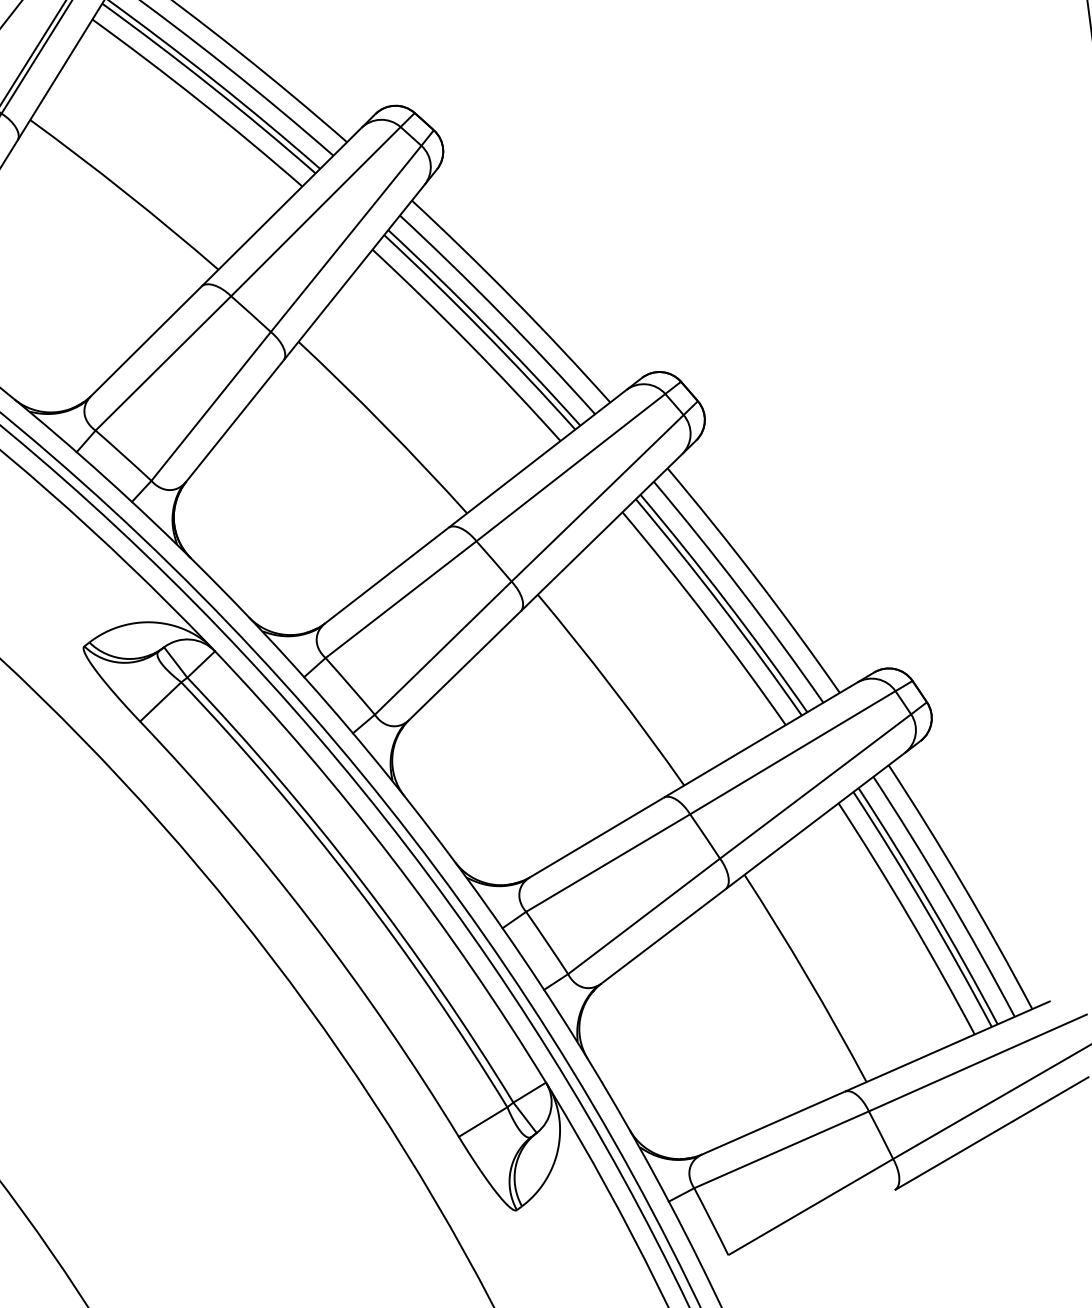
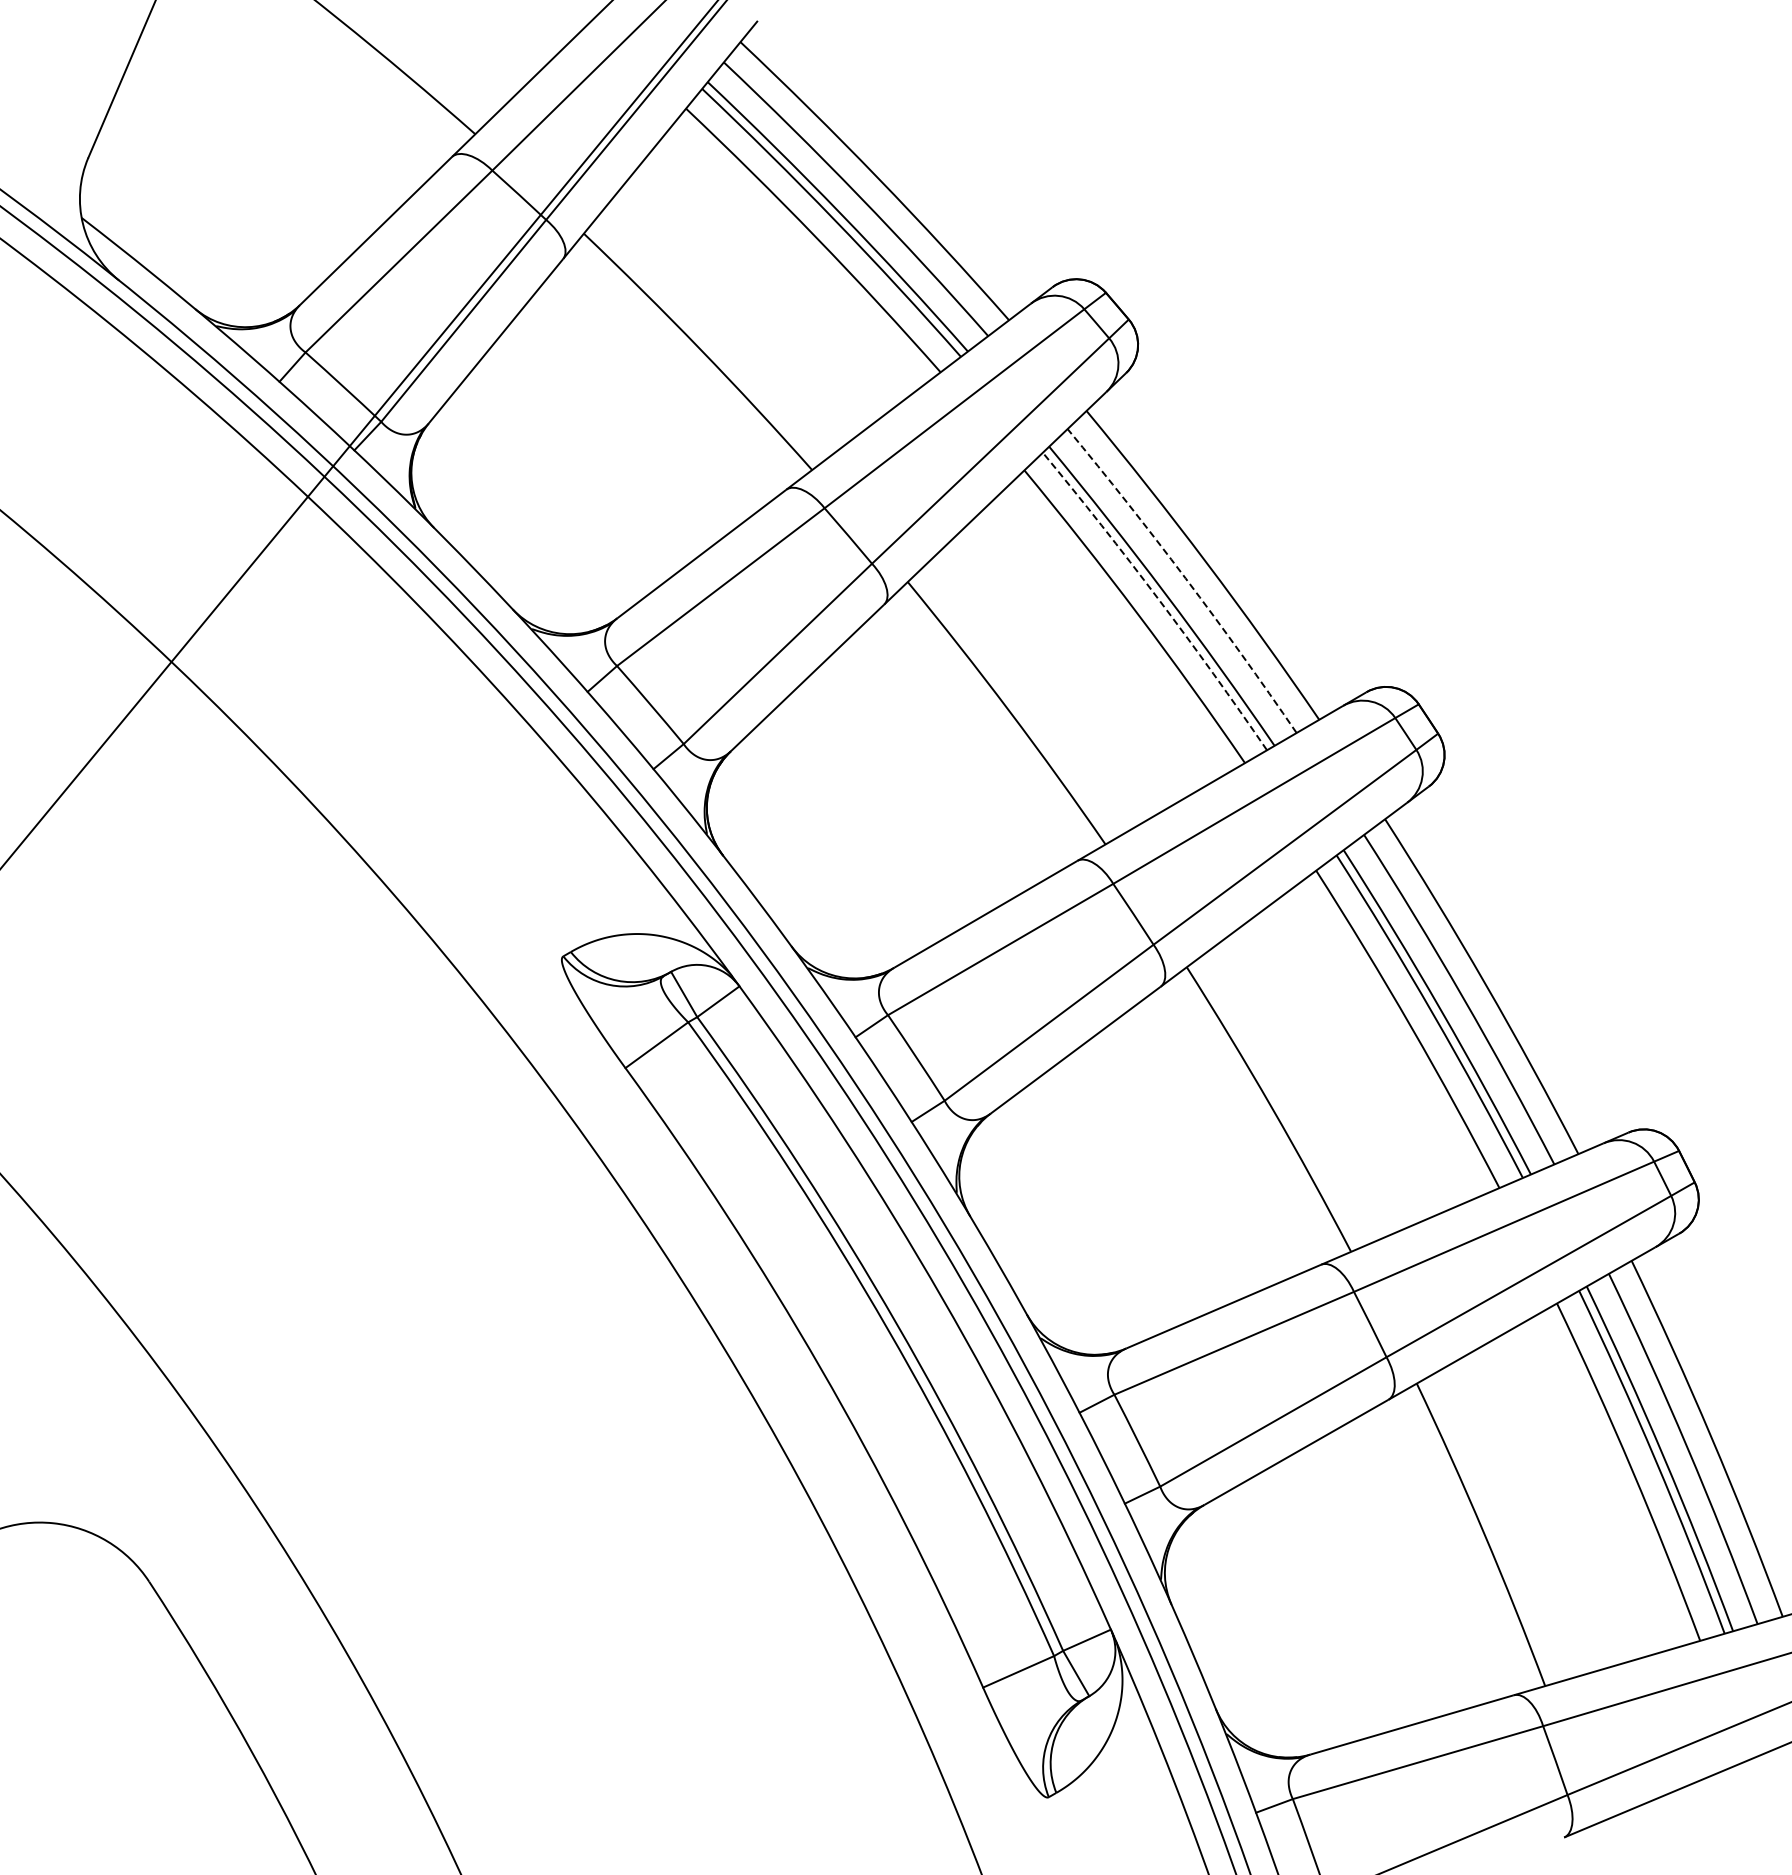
arc: (499, 312) -> (1185, 578), solid -> dashed
arc: (482, 329) -> (1158, 598), solid -> dashed

